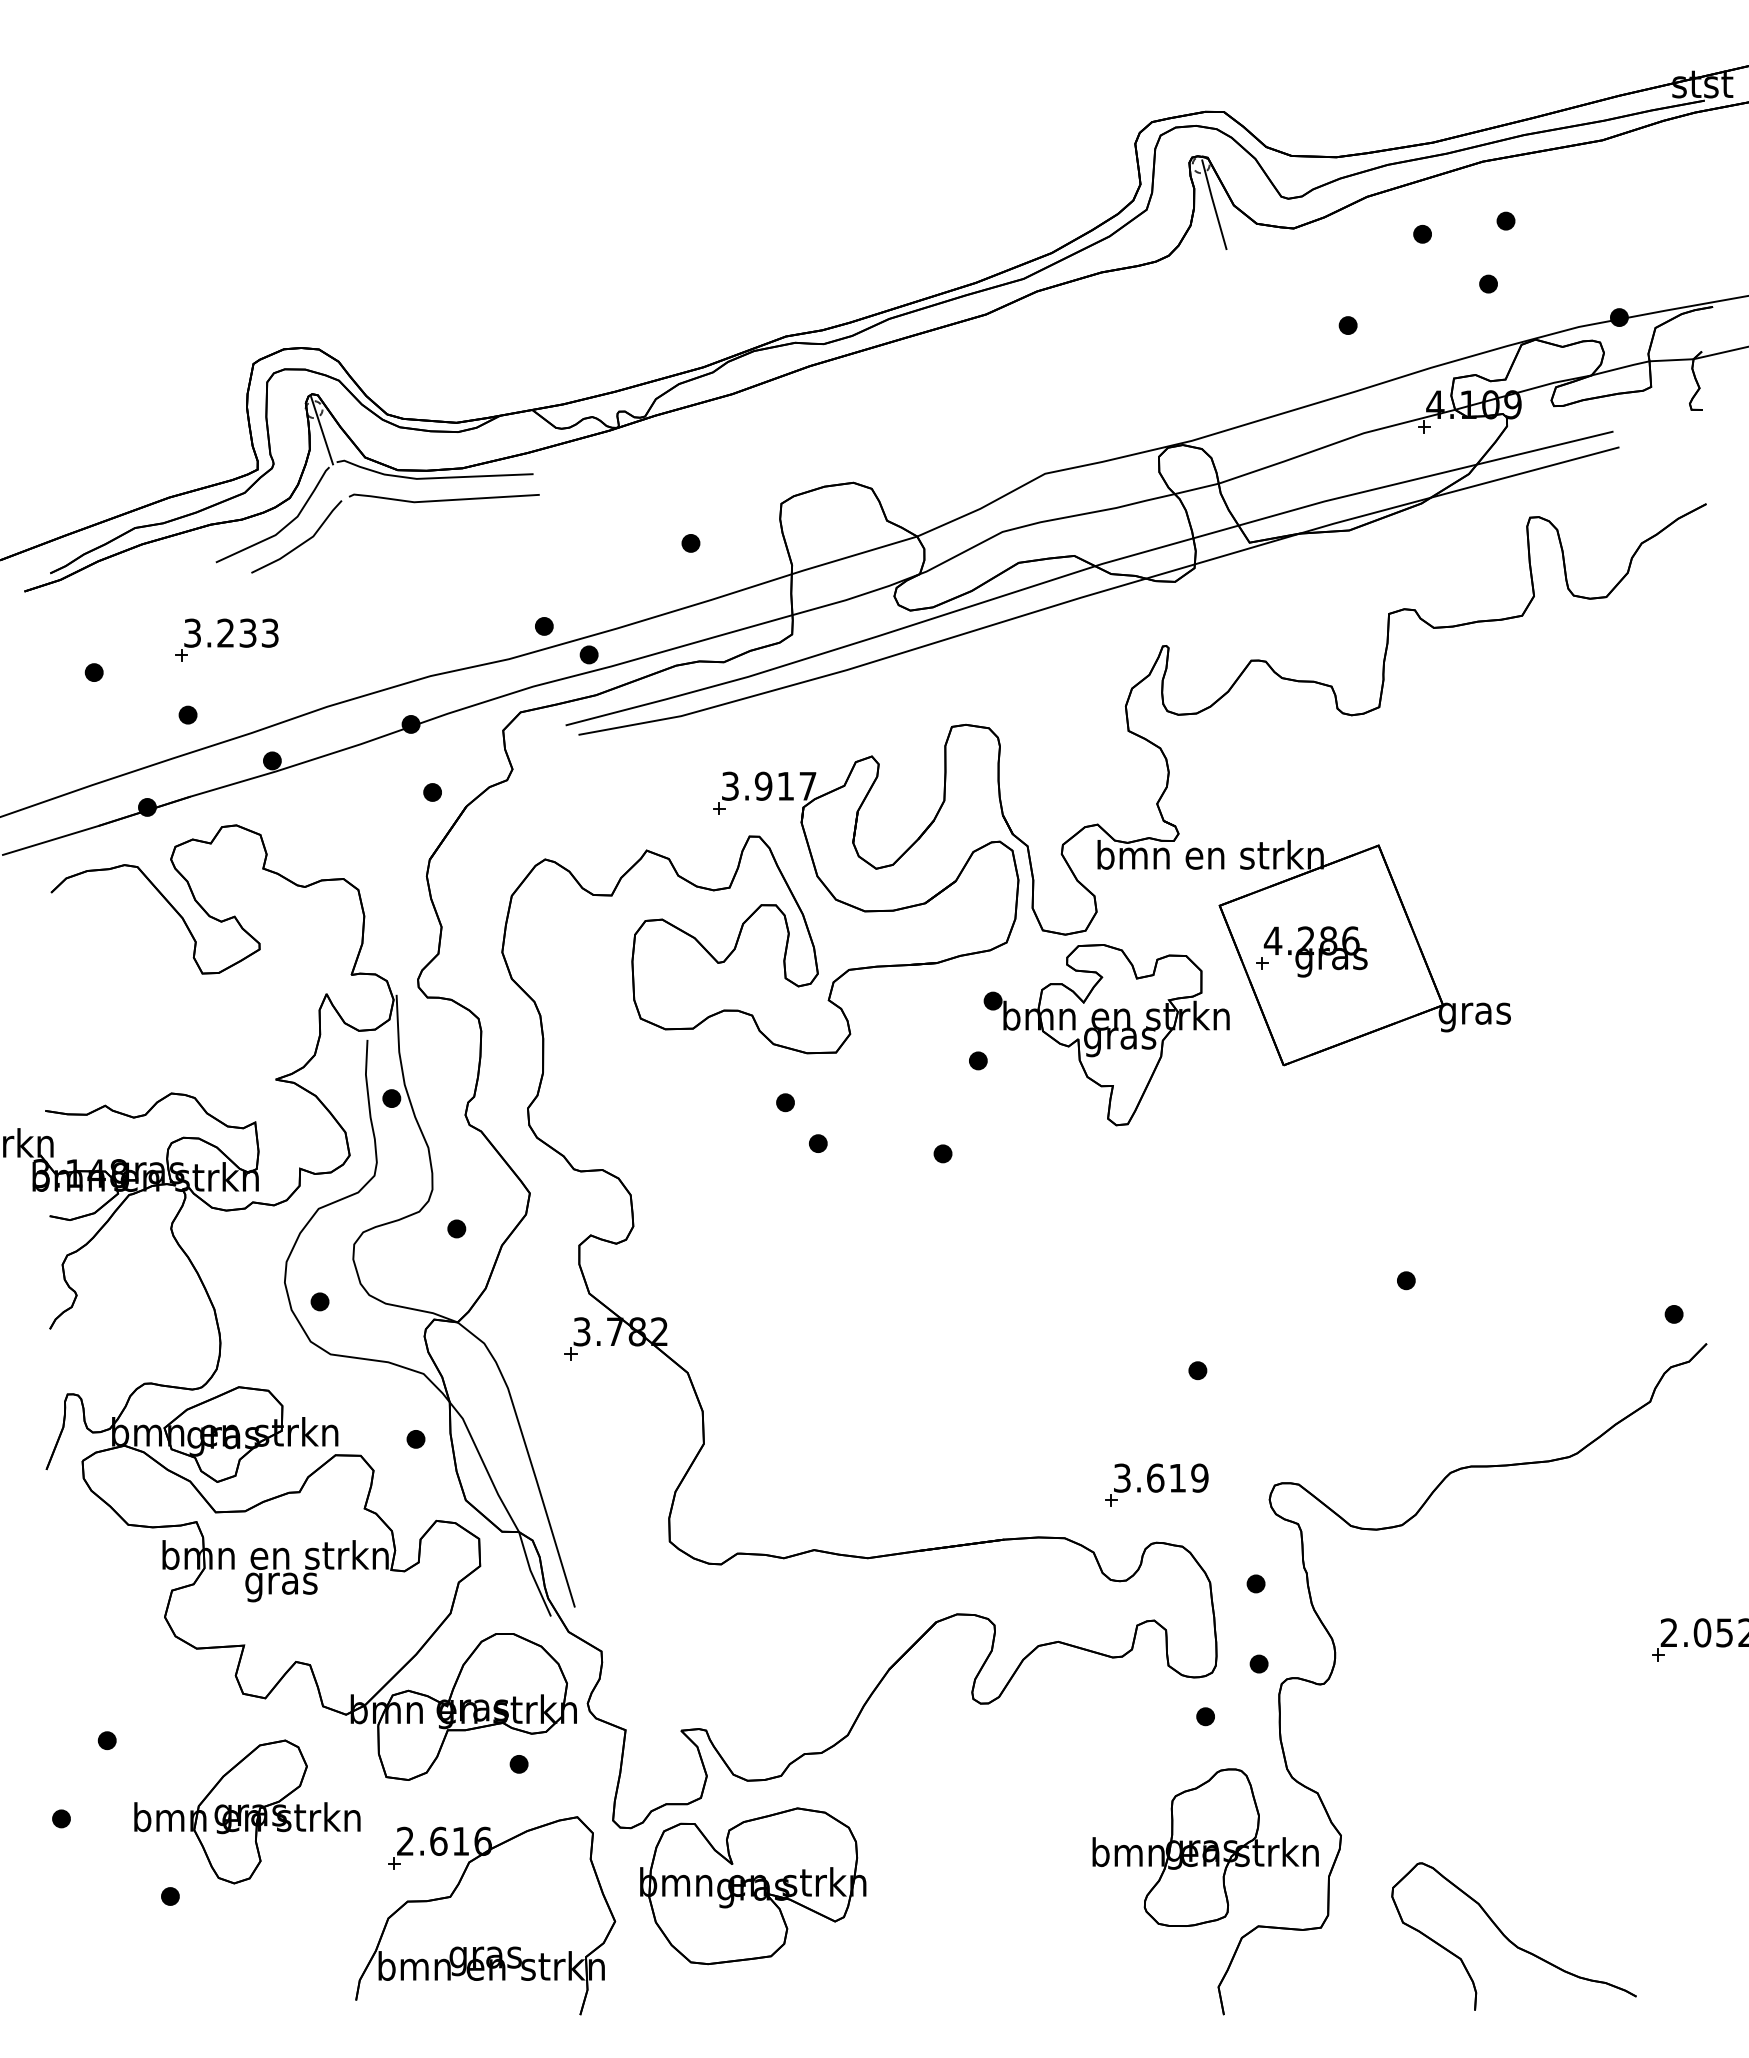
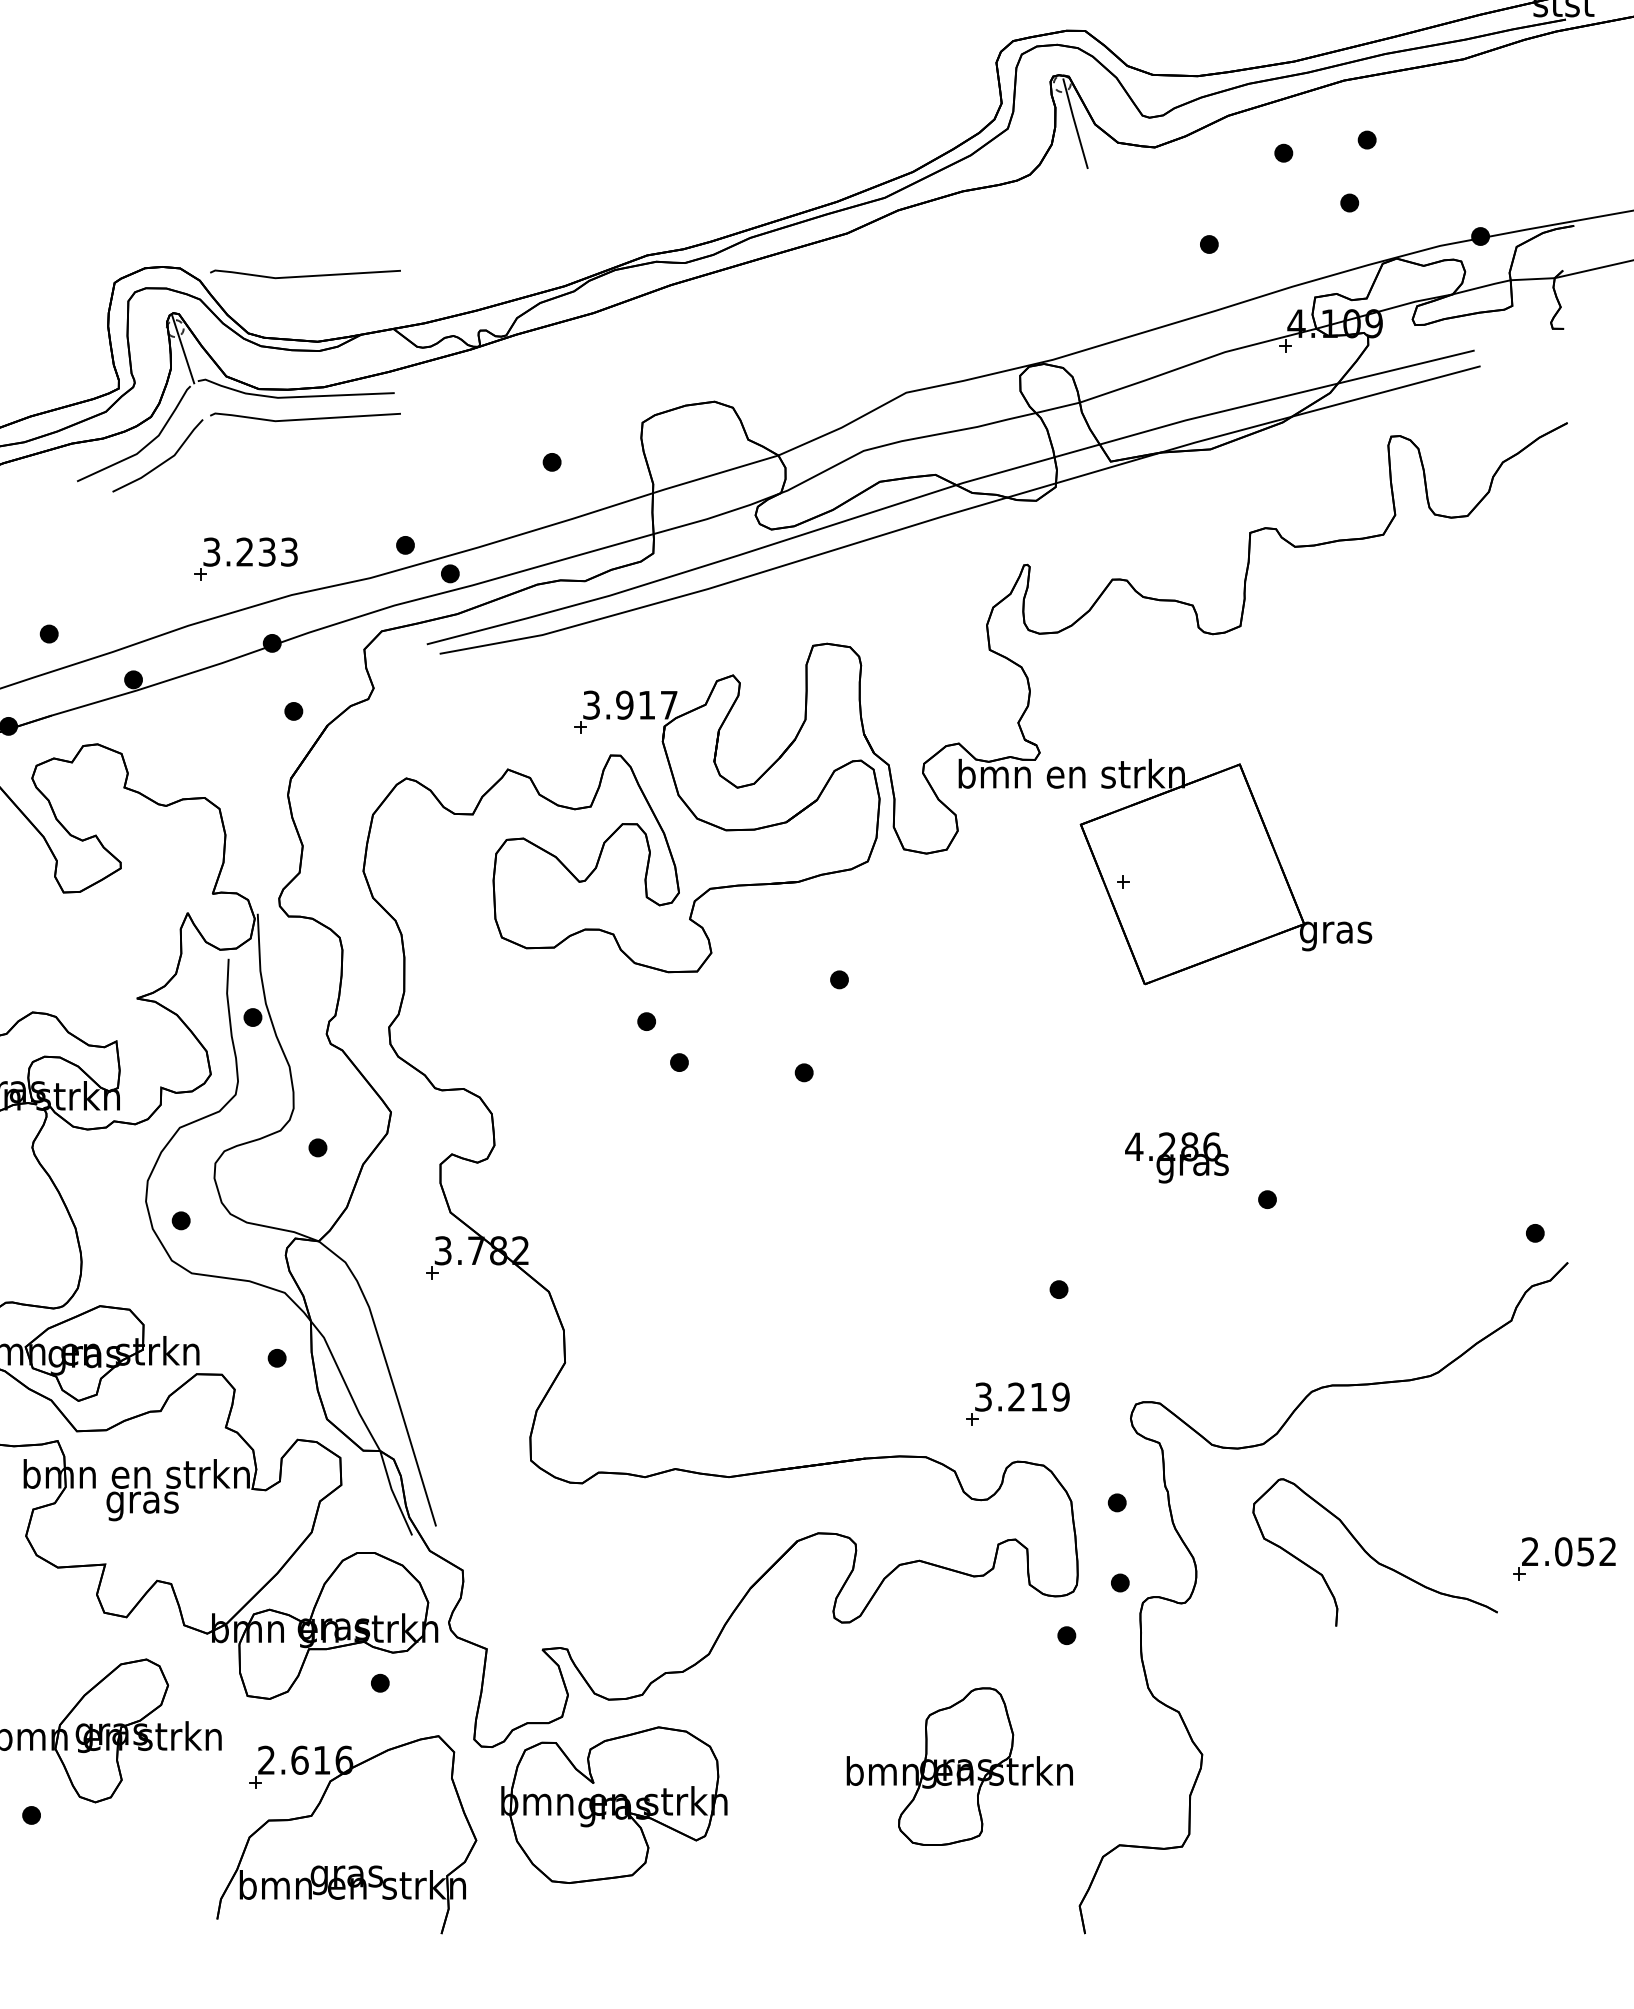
line: (443, 356) -> (304, 275), added
part: (226, 639) -> (245, 558), moved
text: (1315, 951) -> (1176, 1157), moved
part: (1106, 1035) -> (967, 954), removed
text: (1155, 1477) -> (1016, 1396), 3.619 -> 3.219
part: (1205, 1847) -> (959, 1766), moved
part: (1513, 1936) -> (1374, 1552), moved

